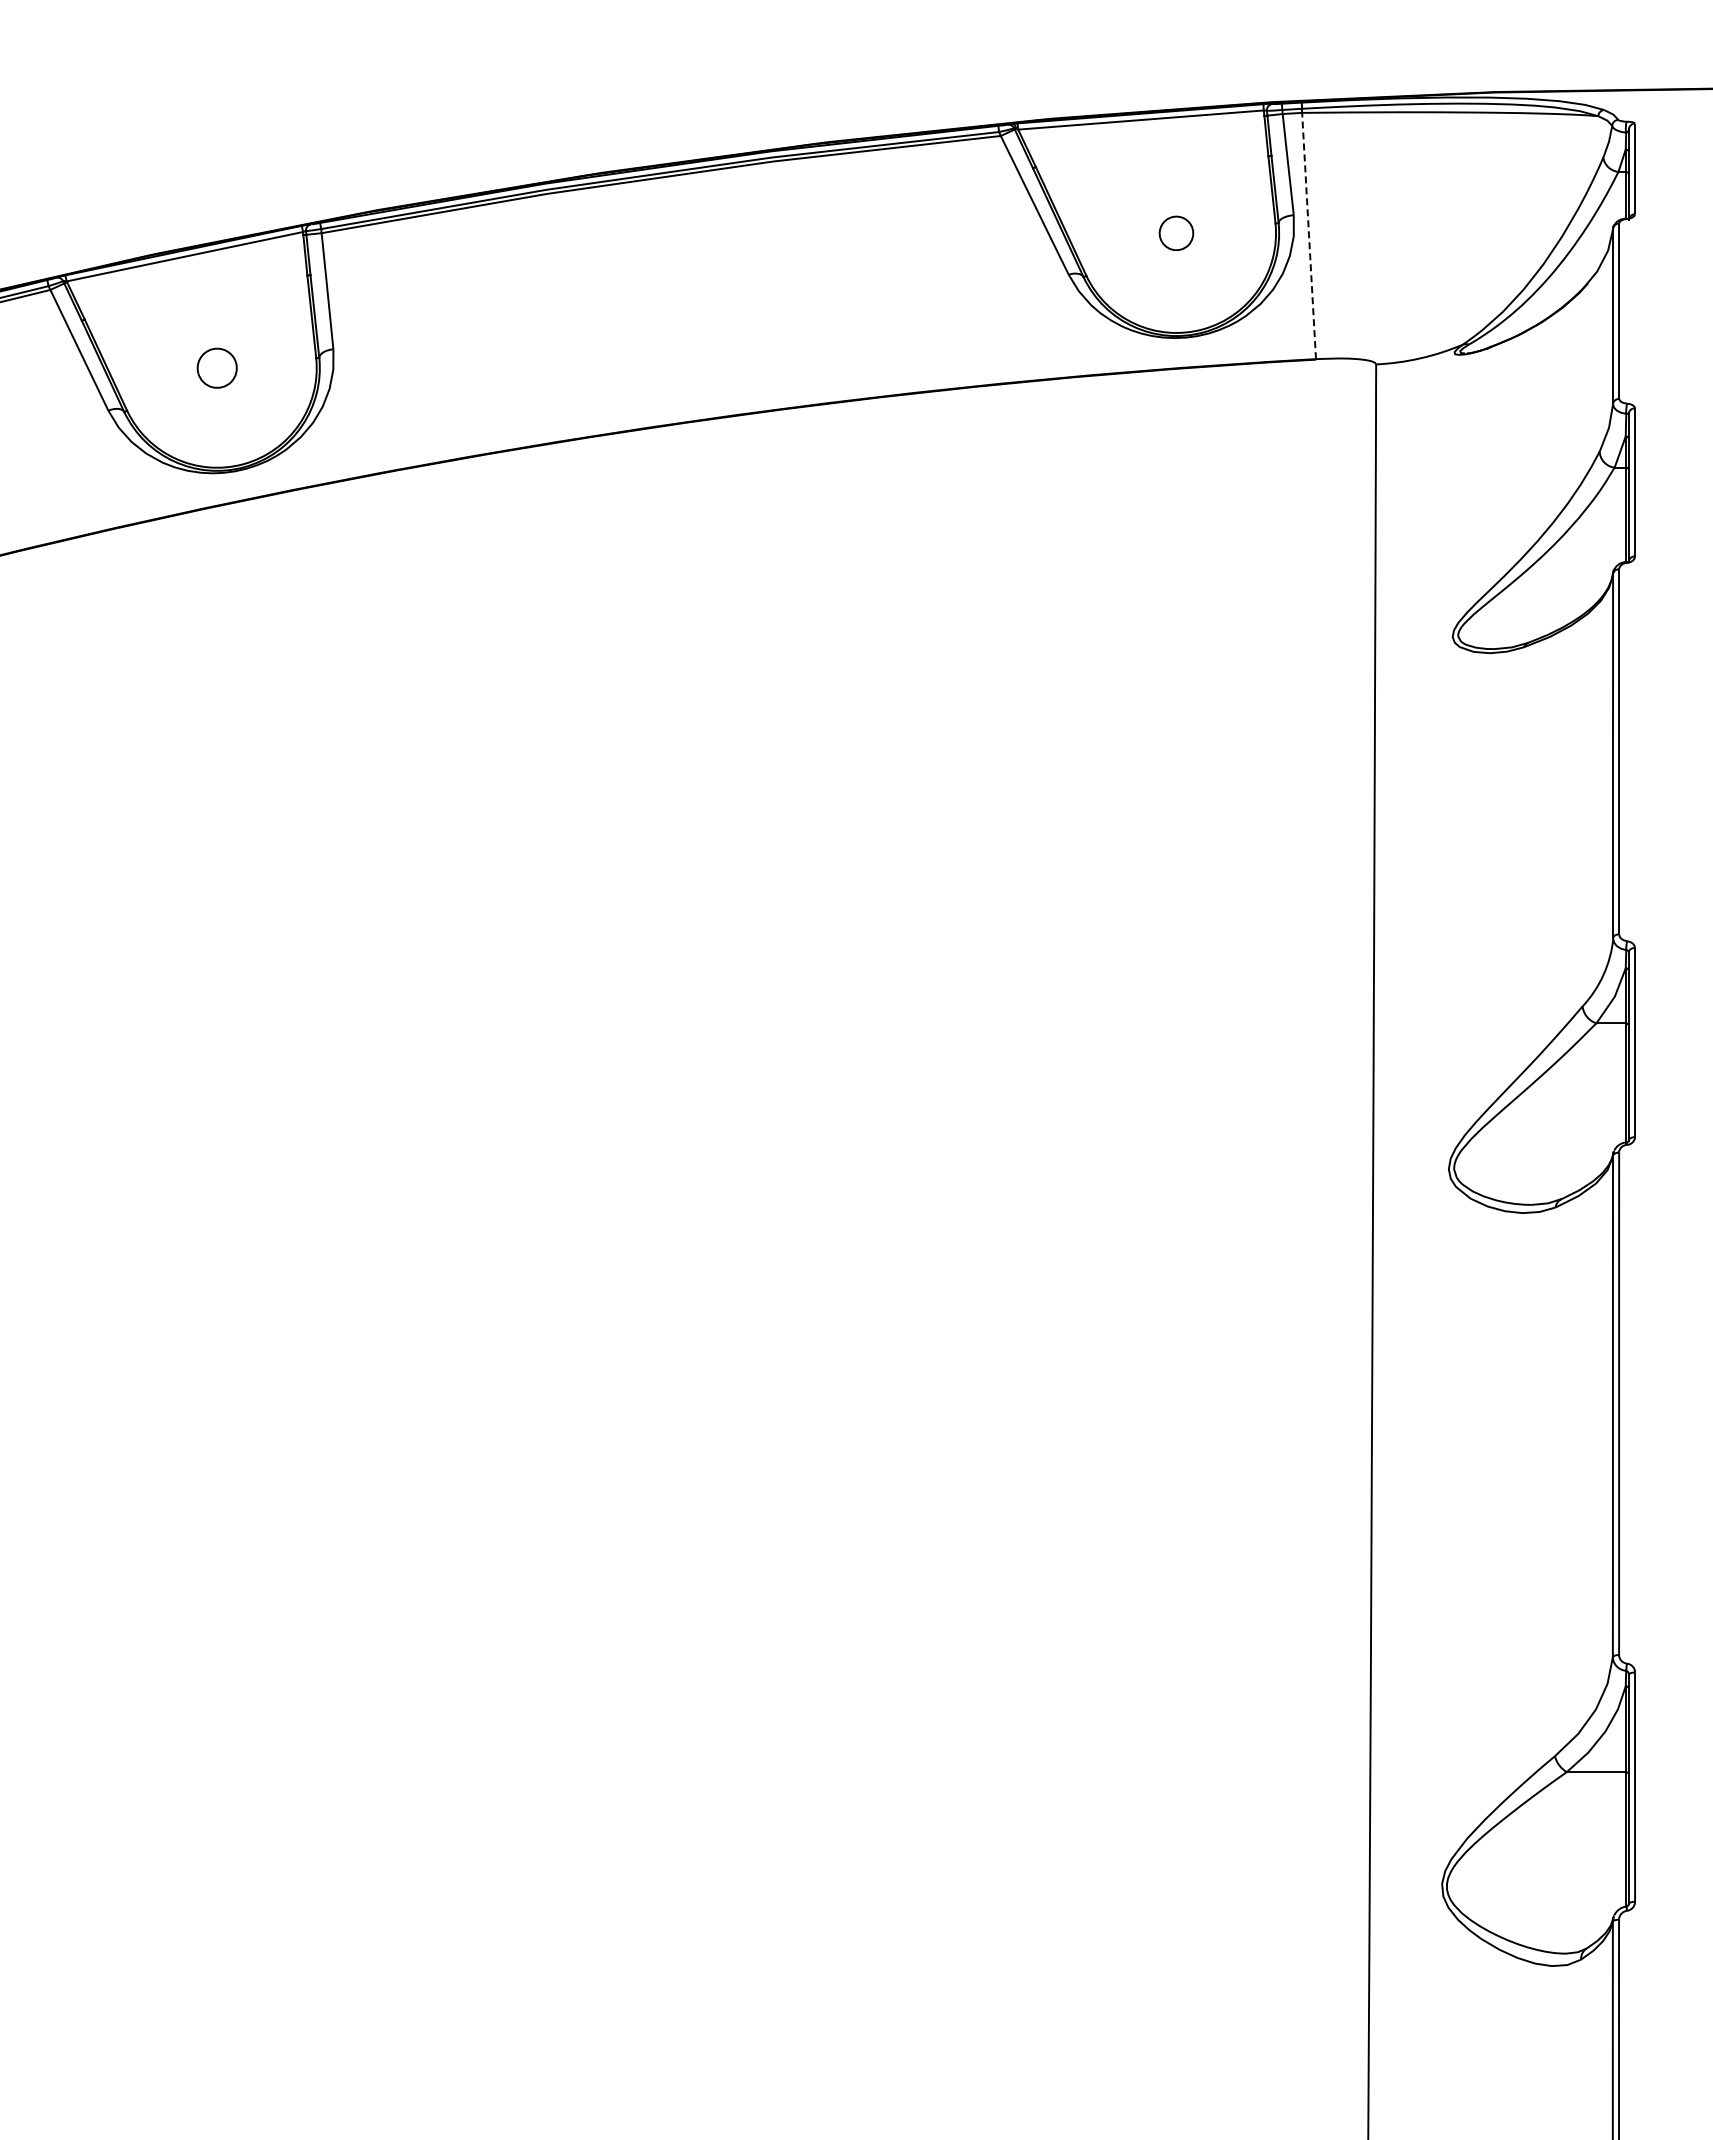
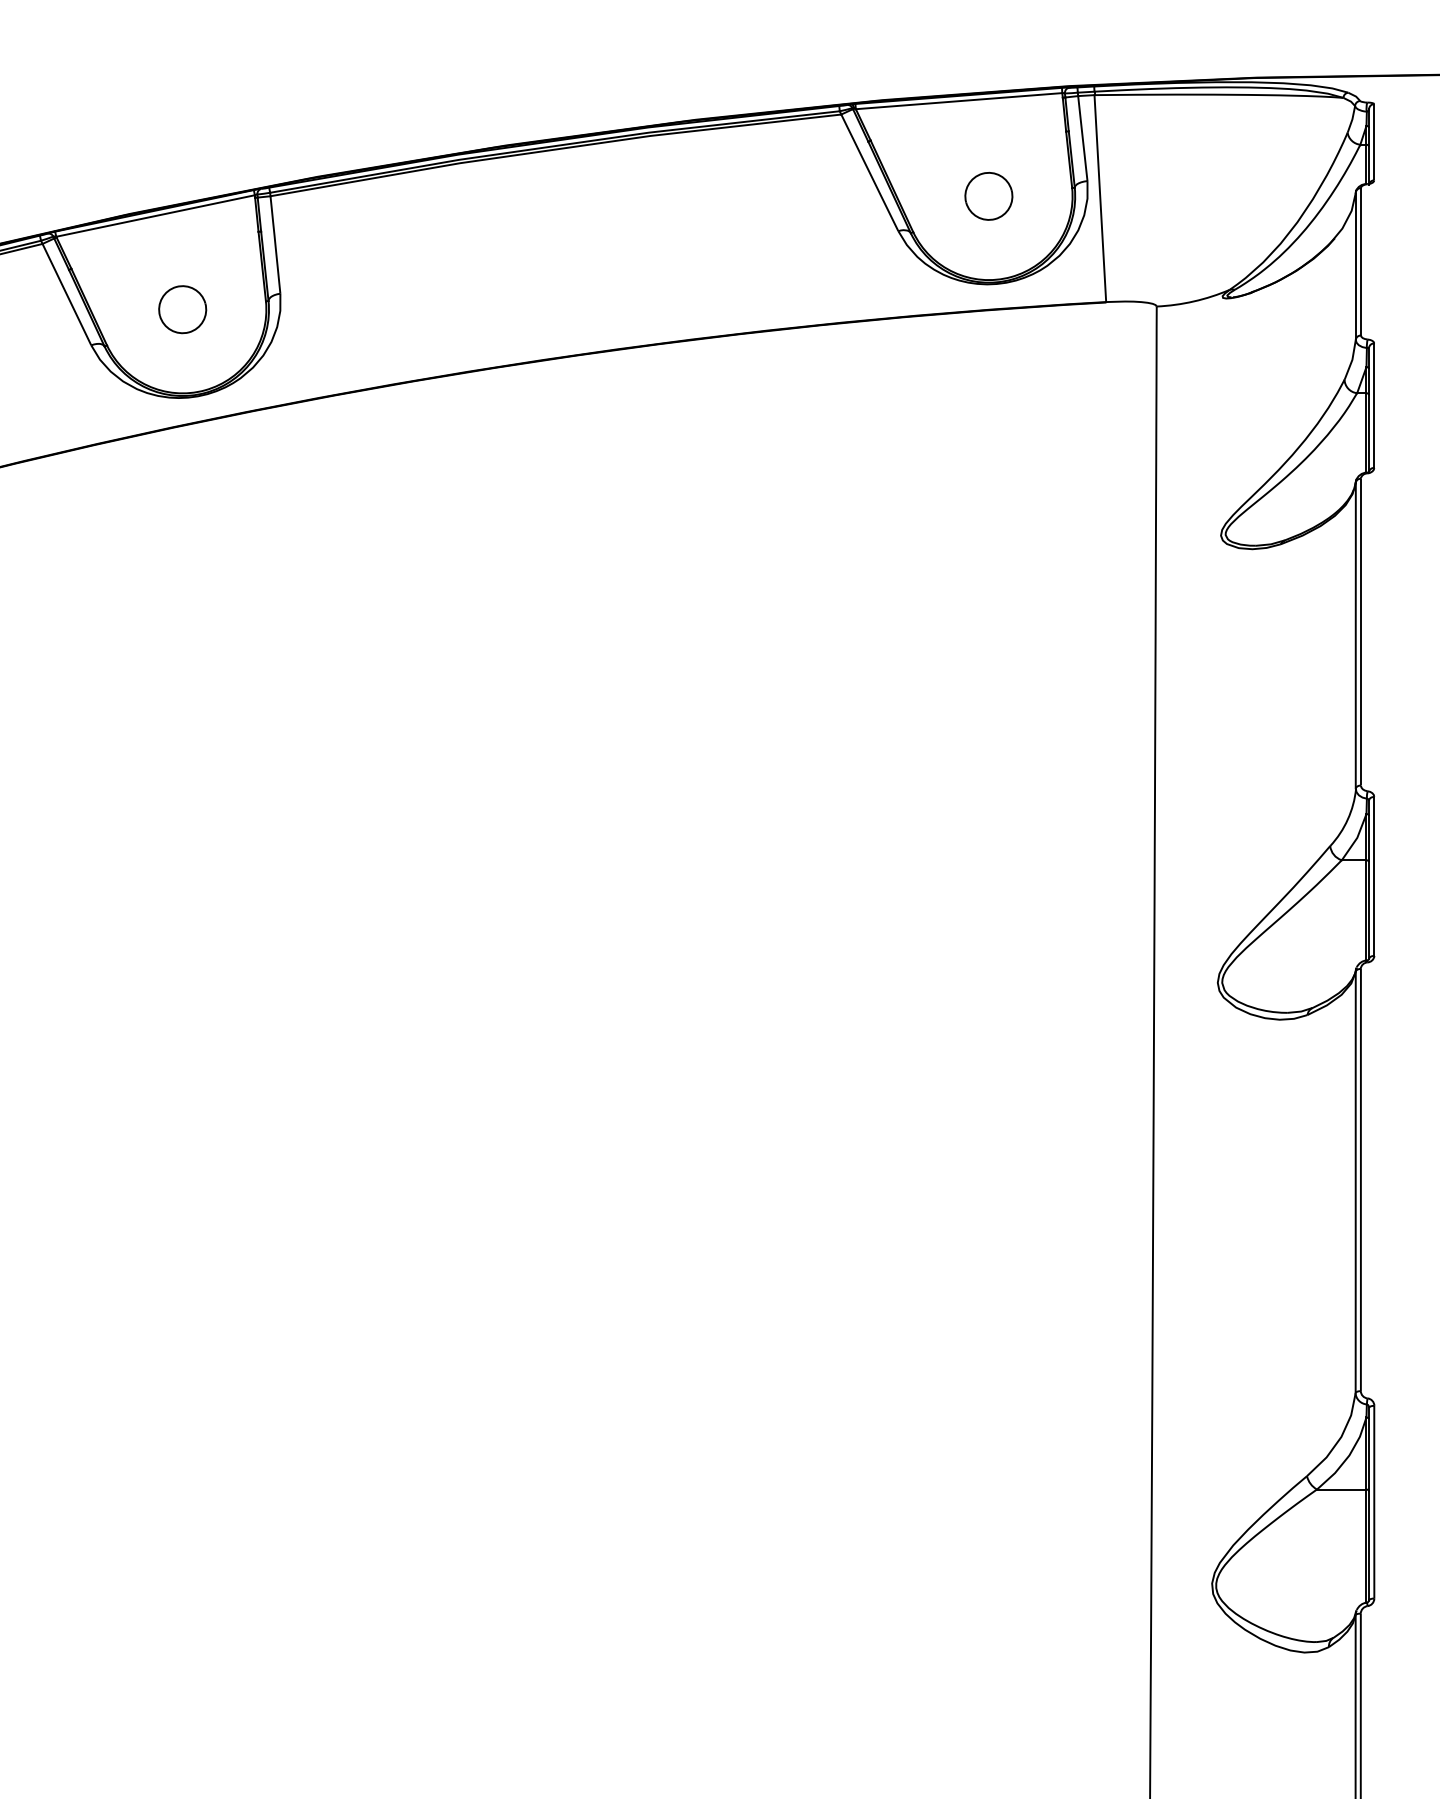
part: (1176, 233) -> (988, 196), size x1.67
line: (1309, 235) -> (1100, 198), dashed -> solid
part: (217, 368) -> (182, 309), size x1.43

